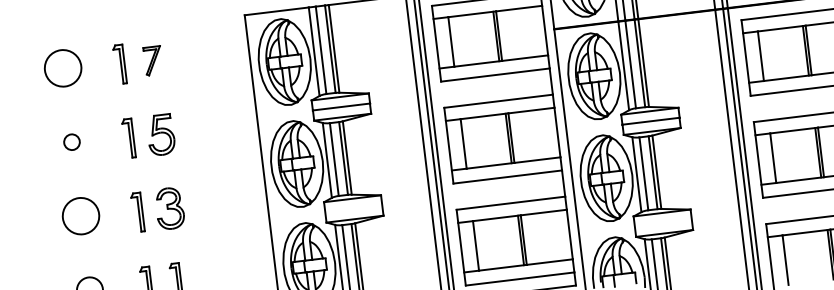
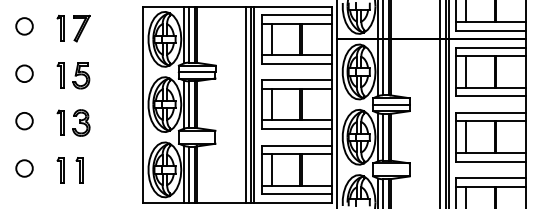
part: (152, 60) -> (81, 28), size x1.43
circle: (63, 68) -> (24, 26), size x0.71
circle: (71, 141) -> (24, 73), size x1.67
circle: (81, 216) -> (24, 121), size x0.71

